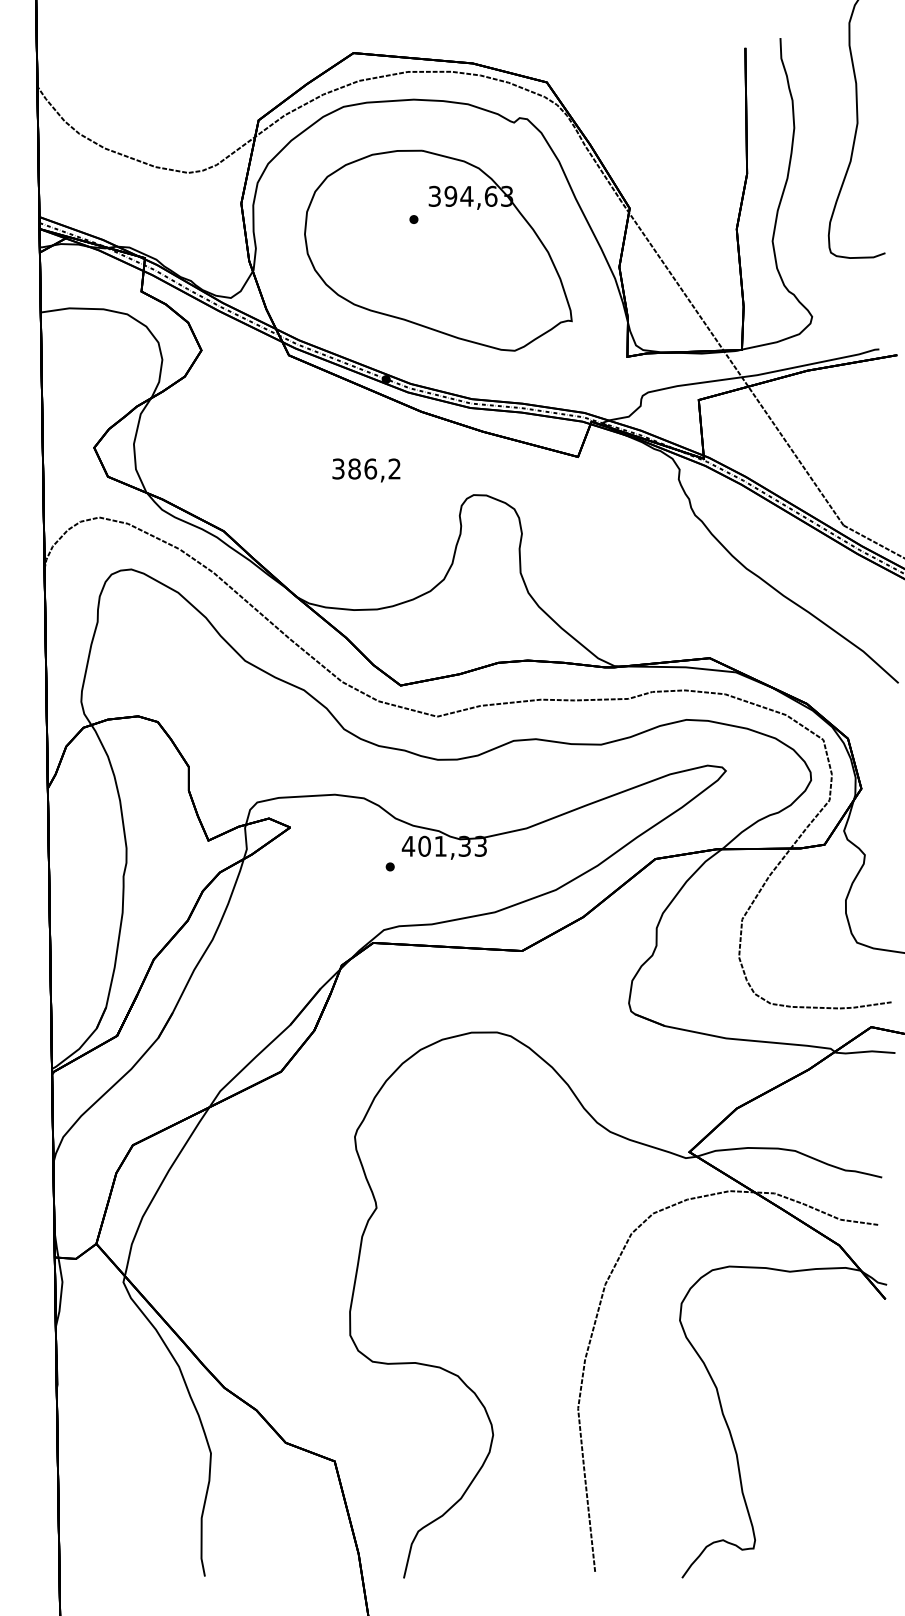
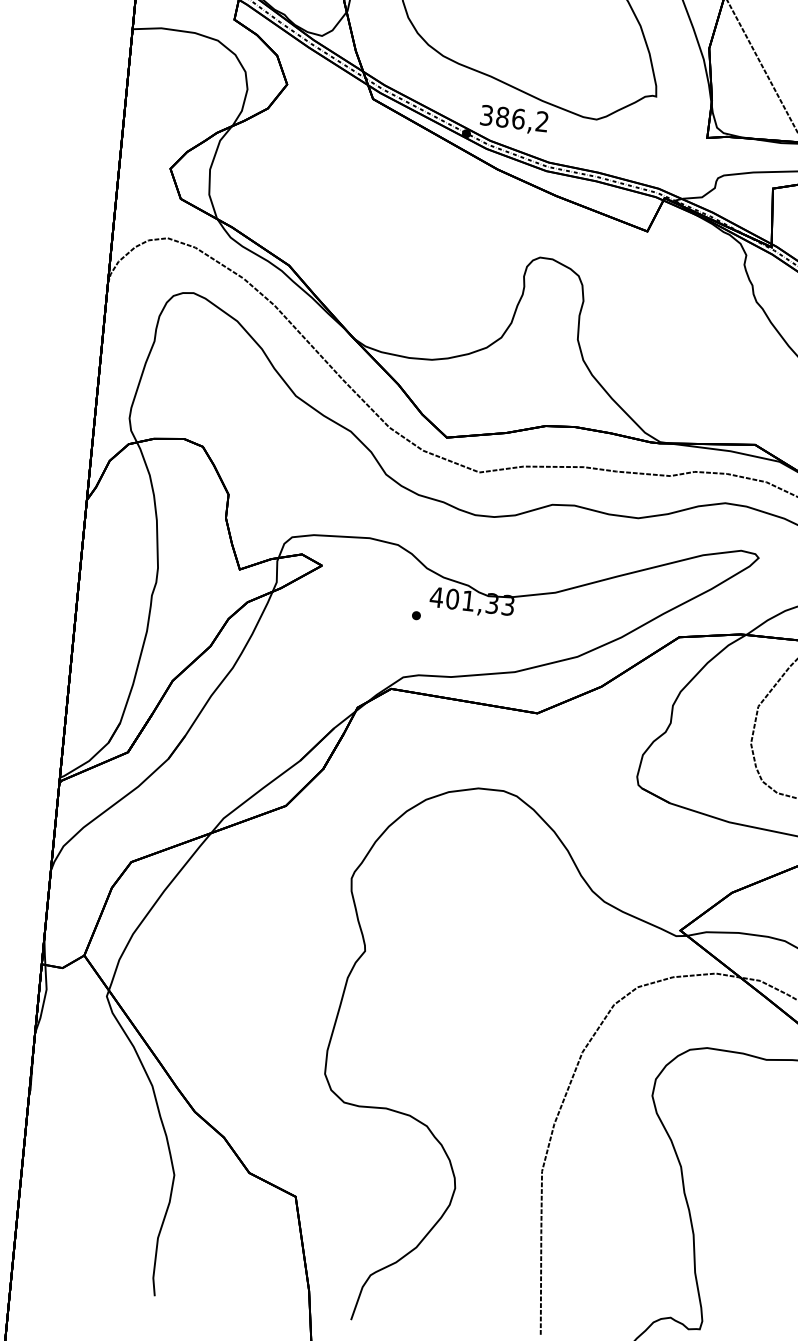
text: (366, 470) -> (514, 120), moved

